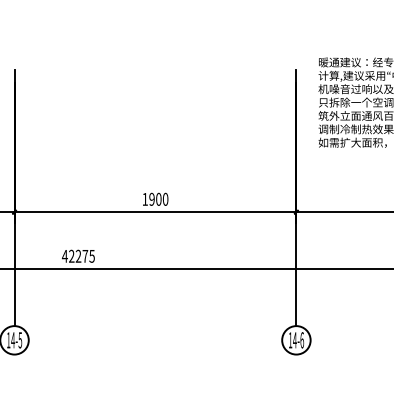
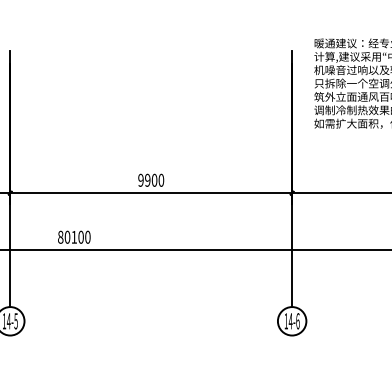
text: (144, 198) -> (140, 179), 1900 -> 9900
text: (77, 255) -> (73, 236), 42275 -> 80100

